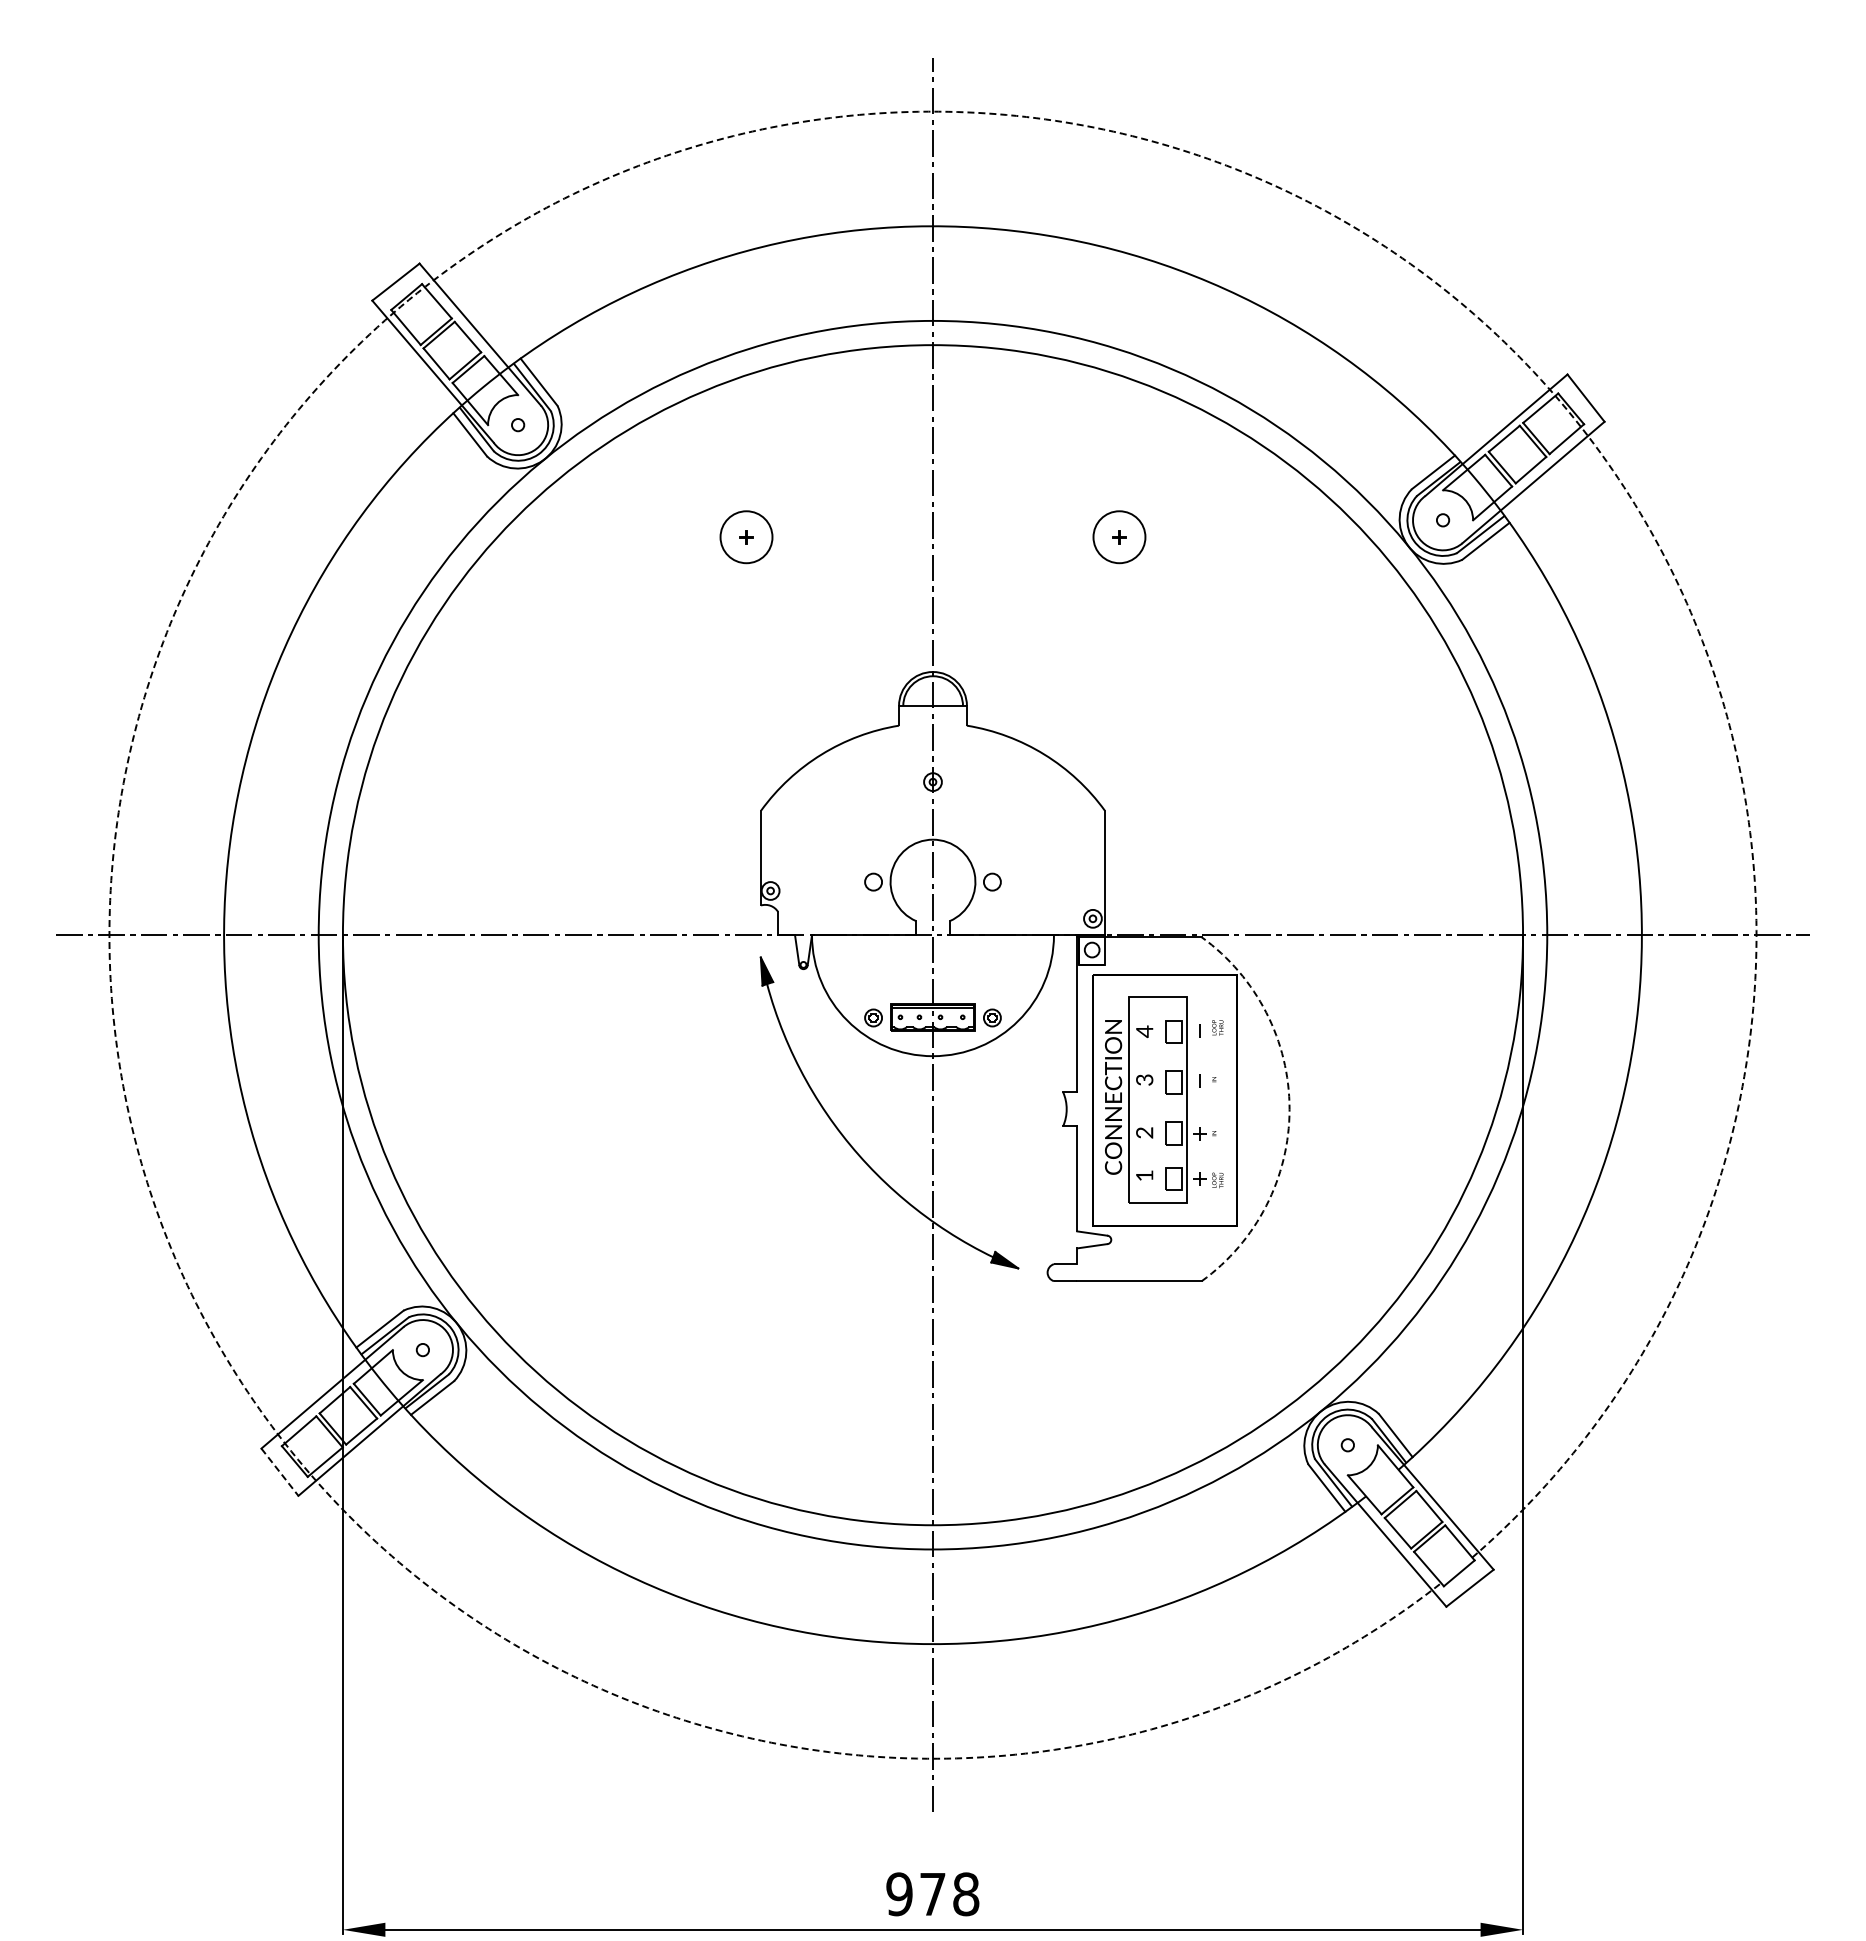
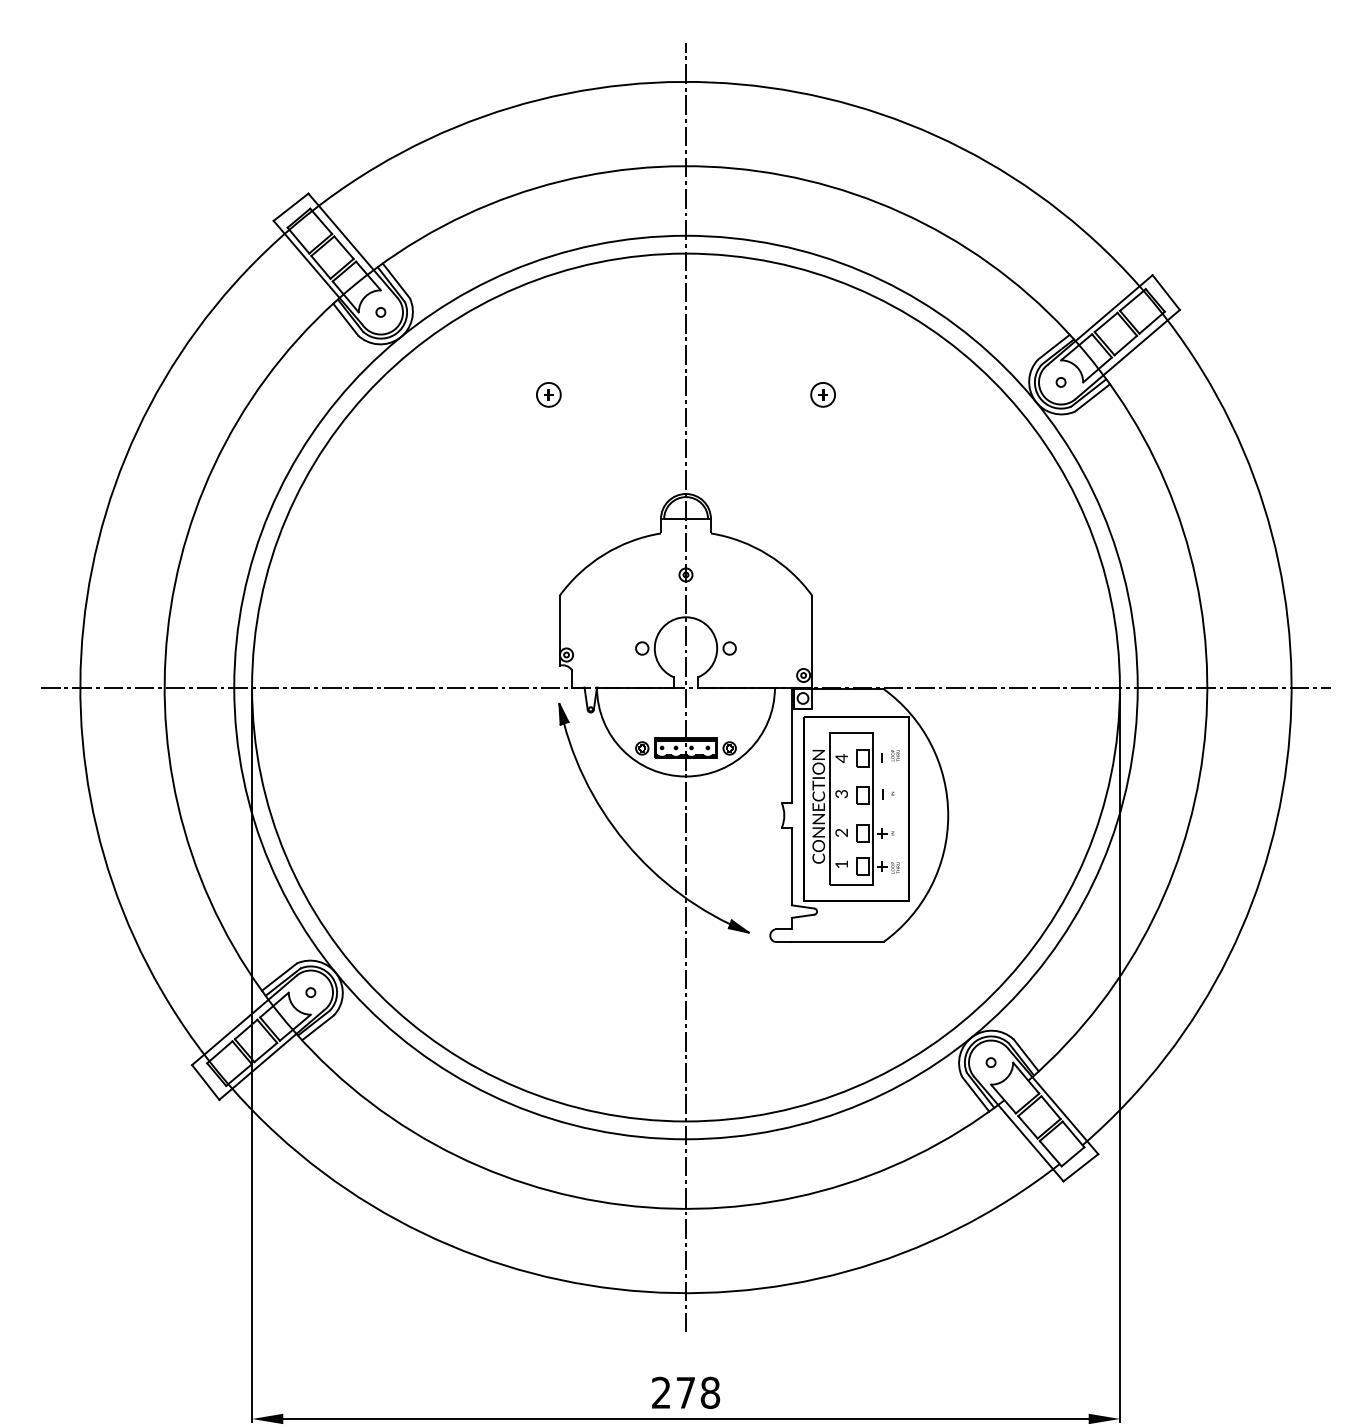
arc: (409, 299) -> (301, 220), dashed -> solid
circle: (746, 537) -> (548, 395), size x0.62
circle: (1119, 537) -> (823, 395), size x0.62
arc: (1289, 1109) -> (948, 815), dashed -> solid
line: (280, 1472) -> (206, 1082), dashed -> solid
text: (899, 1894) -> (661, 1393), 978 -> 278

